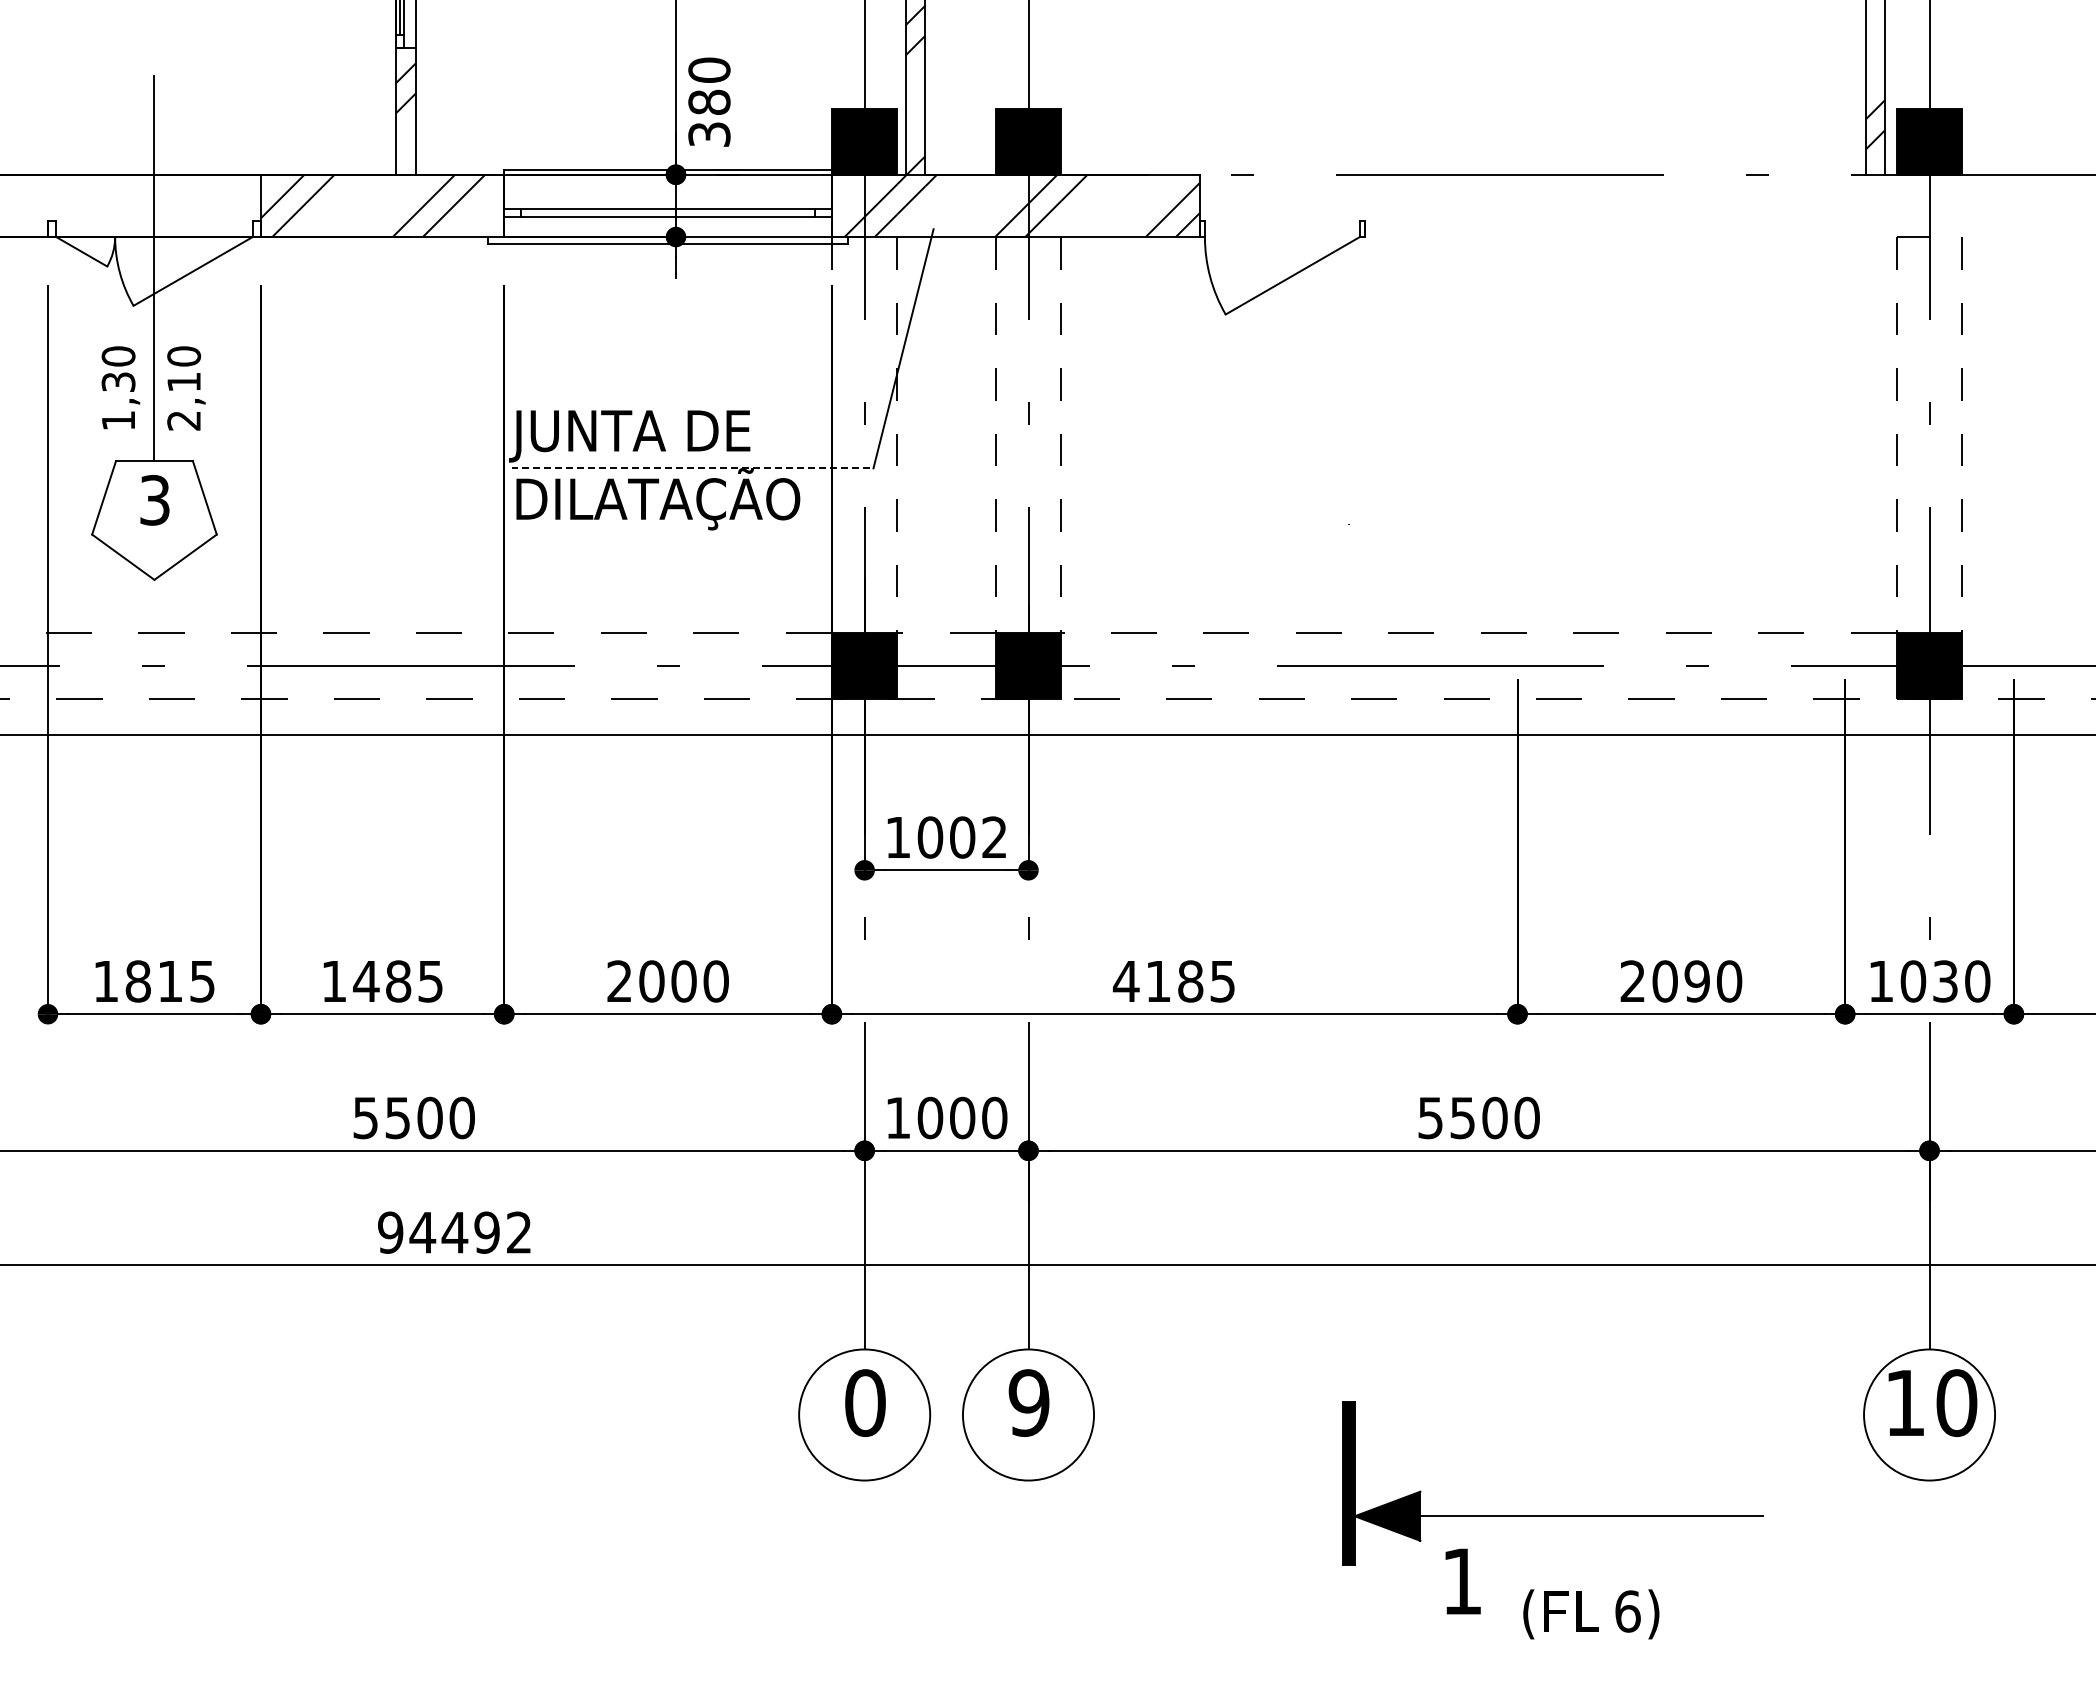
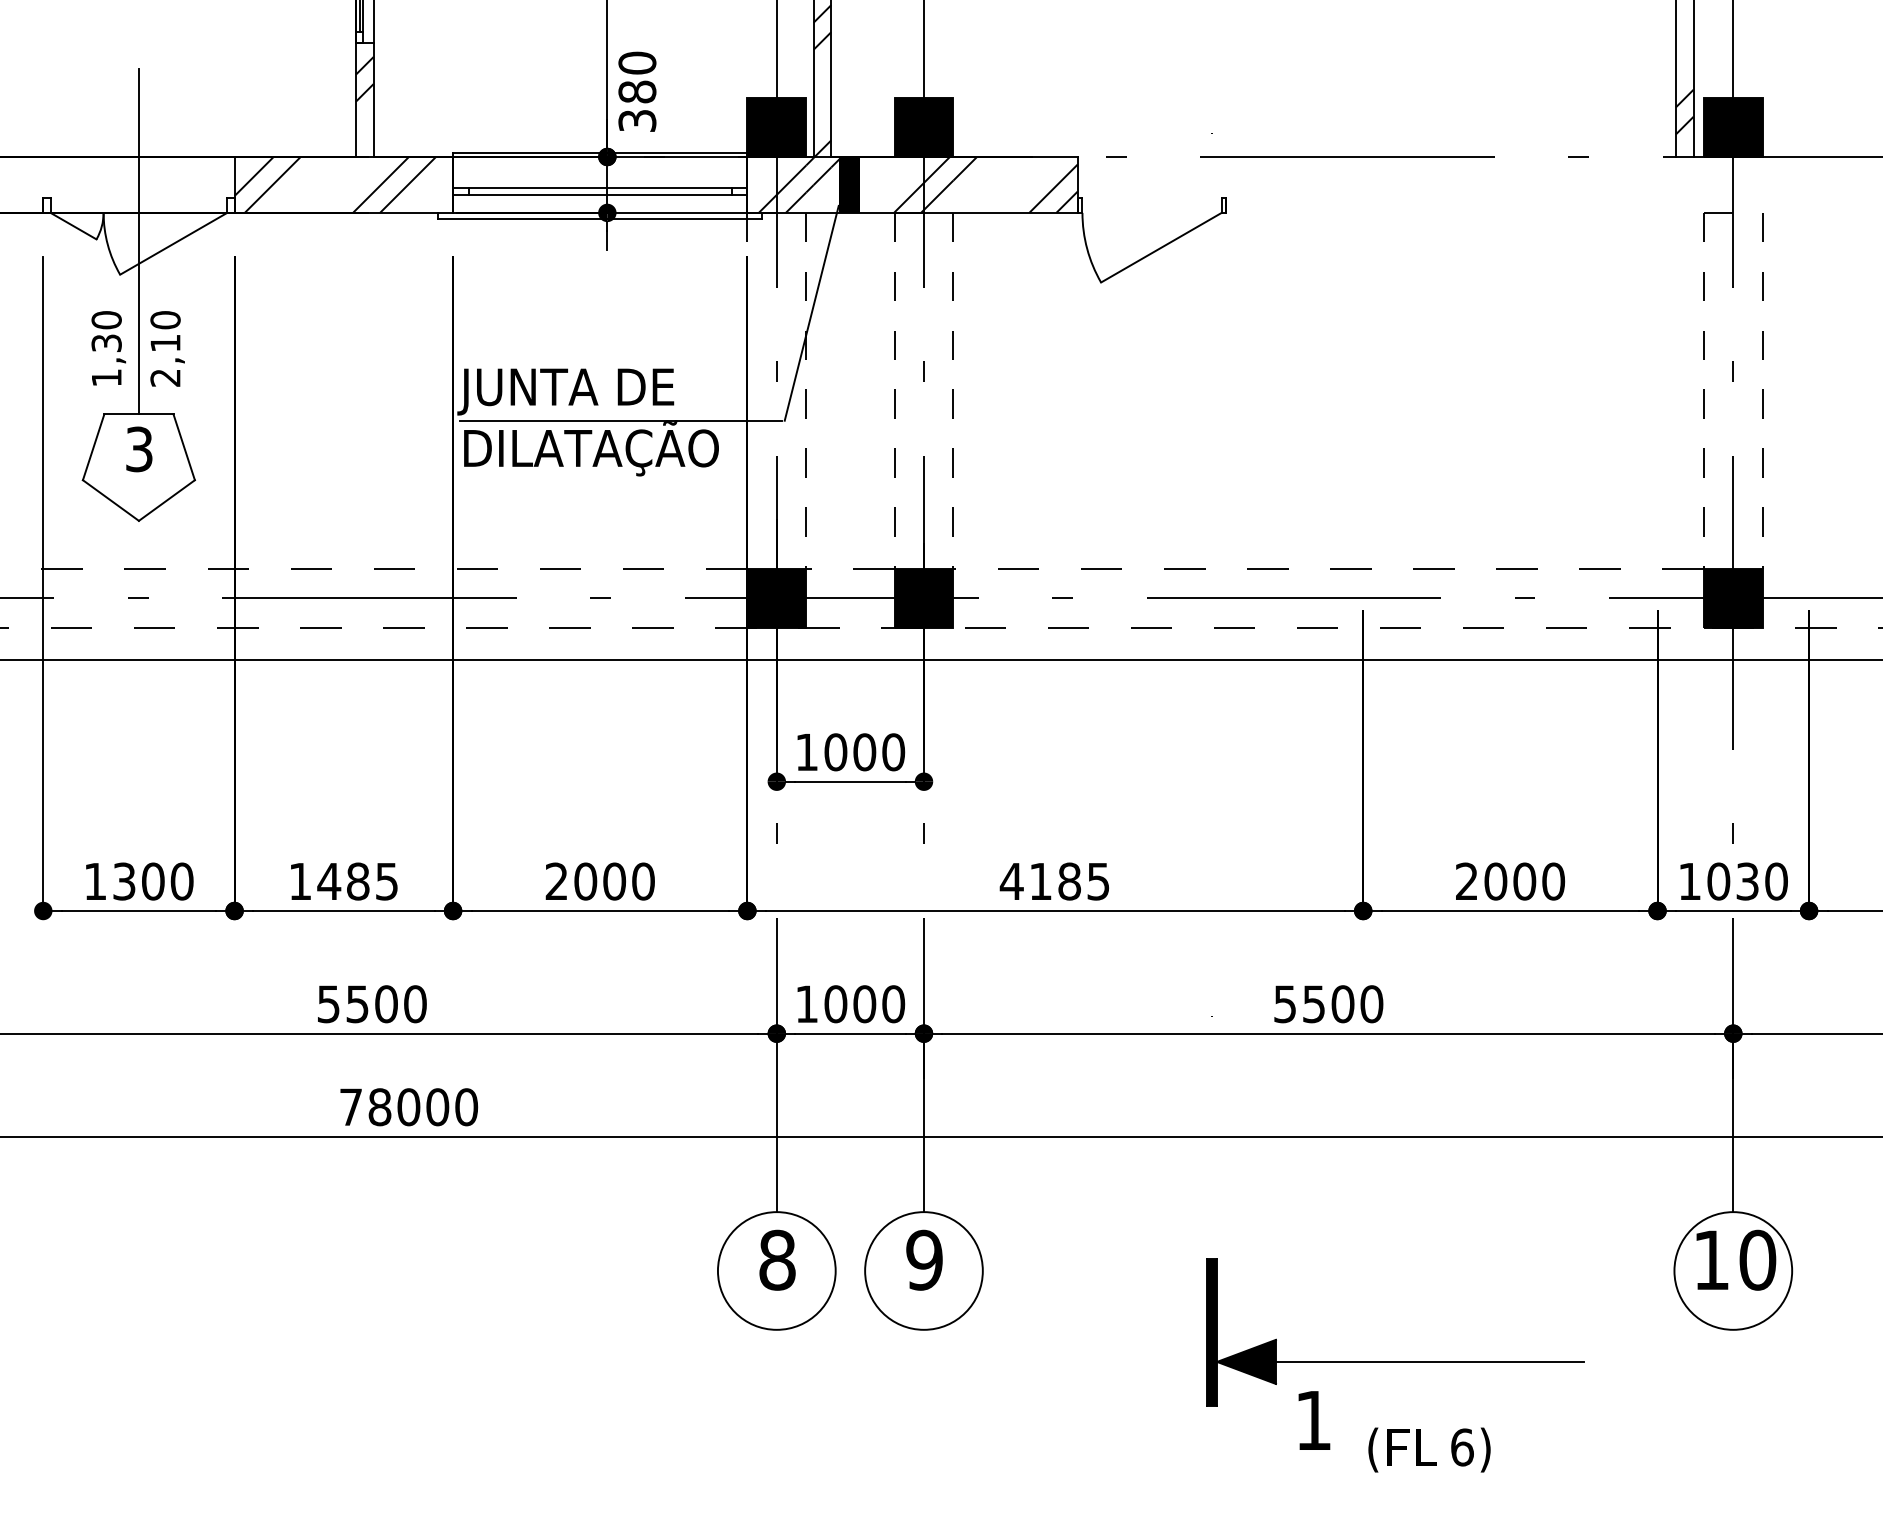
fill: (945, 205) -> (849, 184), added
line: (690, 468) -> (620, 420), dashed -> solid
text: (994, 837) -> (893, 752), 1002 -> 1000
text: (170, 981) -> (153, 881), 1815 -> 1300
text: (1697, 981) -> (1524, 881), 2090 -> 2000
text: (455, 1232) -> (409, 1107), 94492 -> 78000
text: (865, 1402) -> (777, 1259), 0 -> 8

